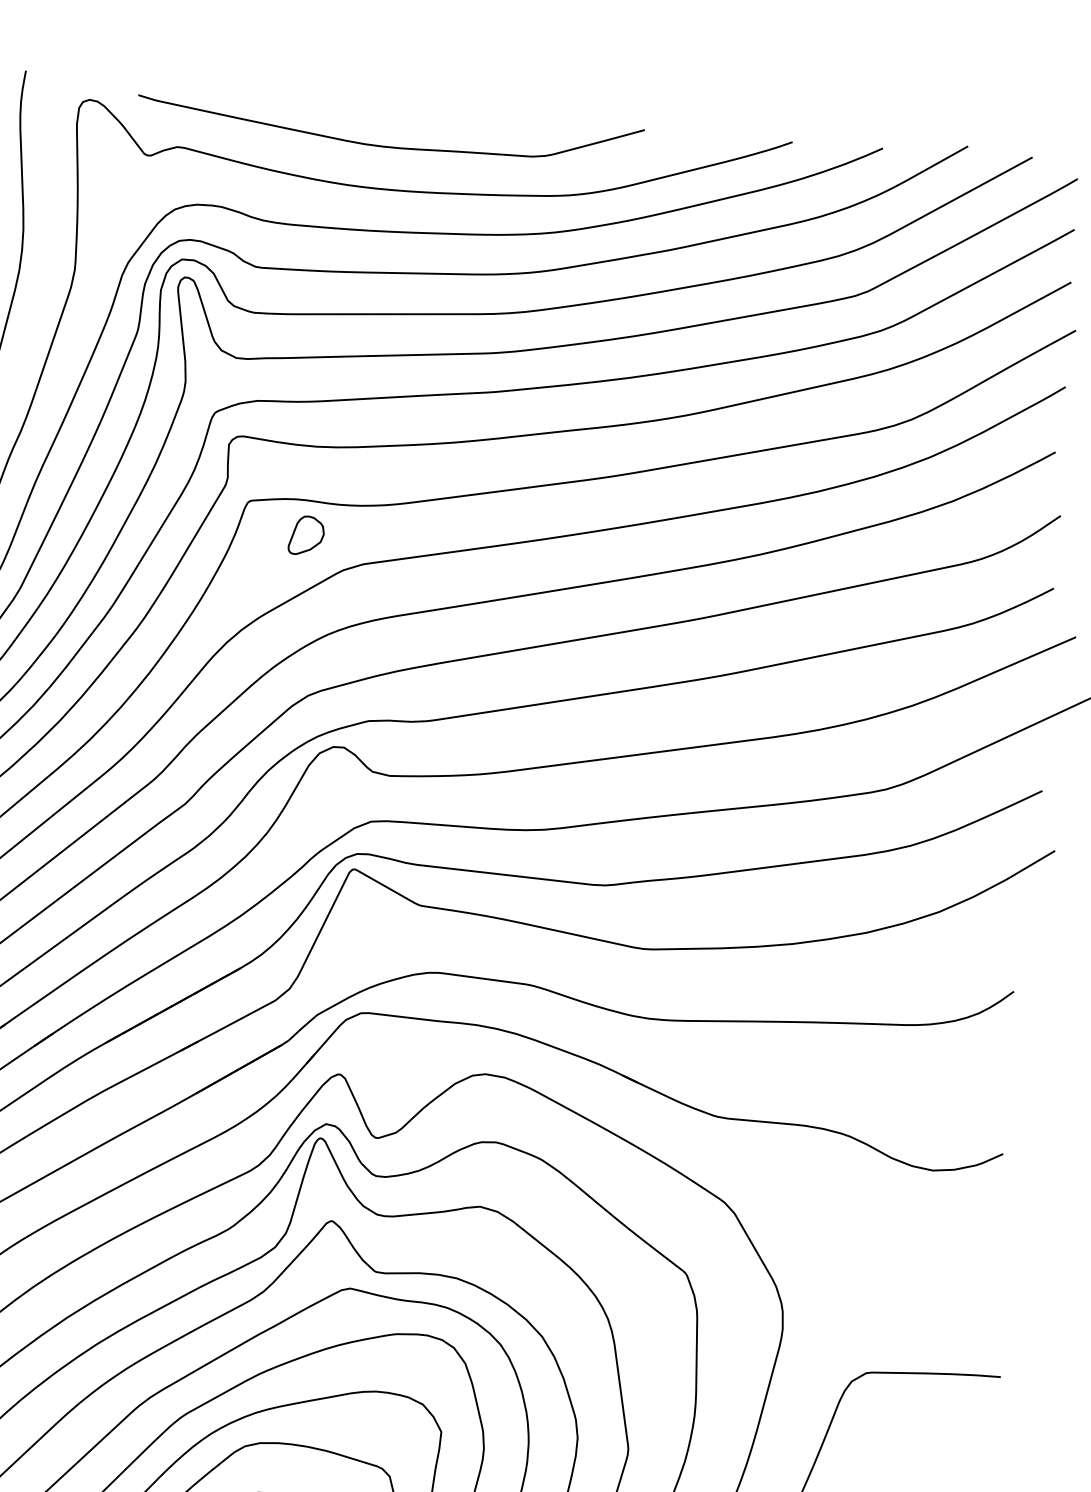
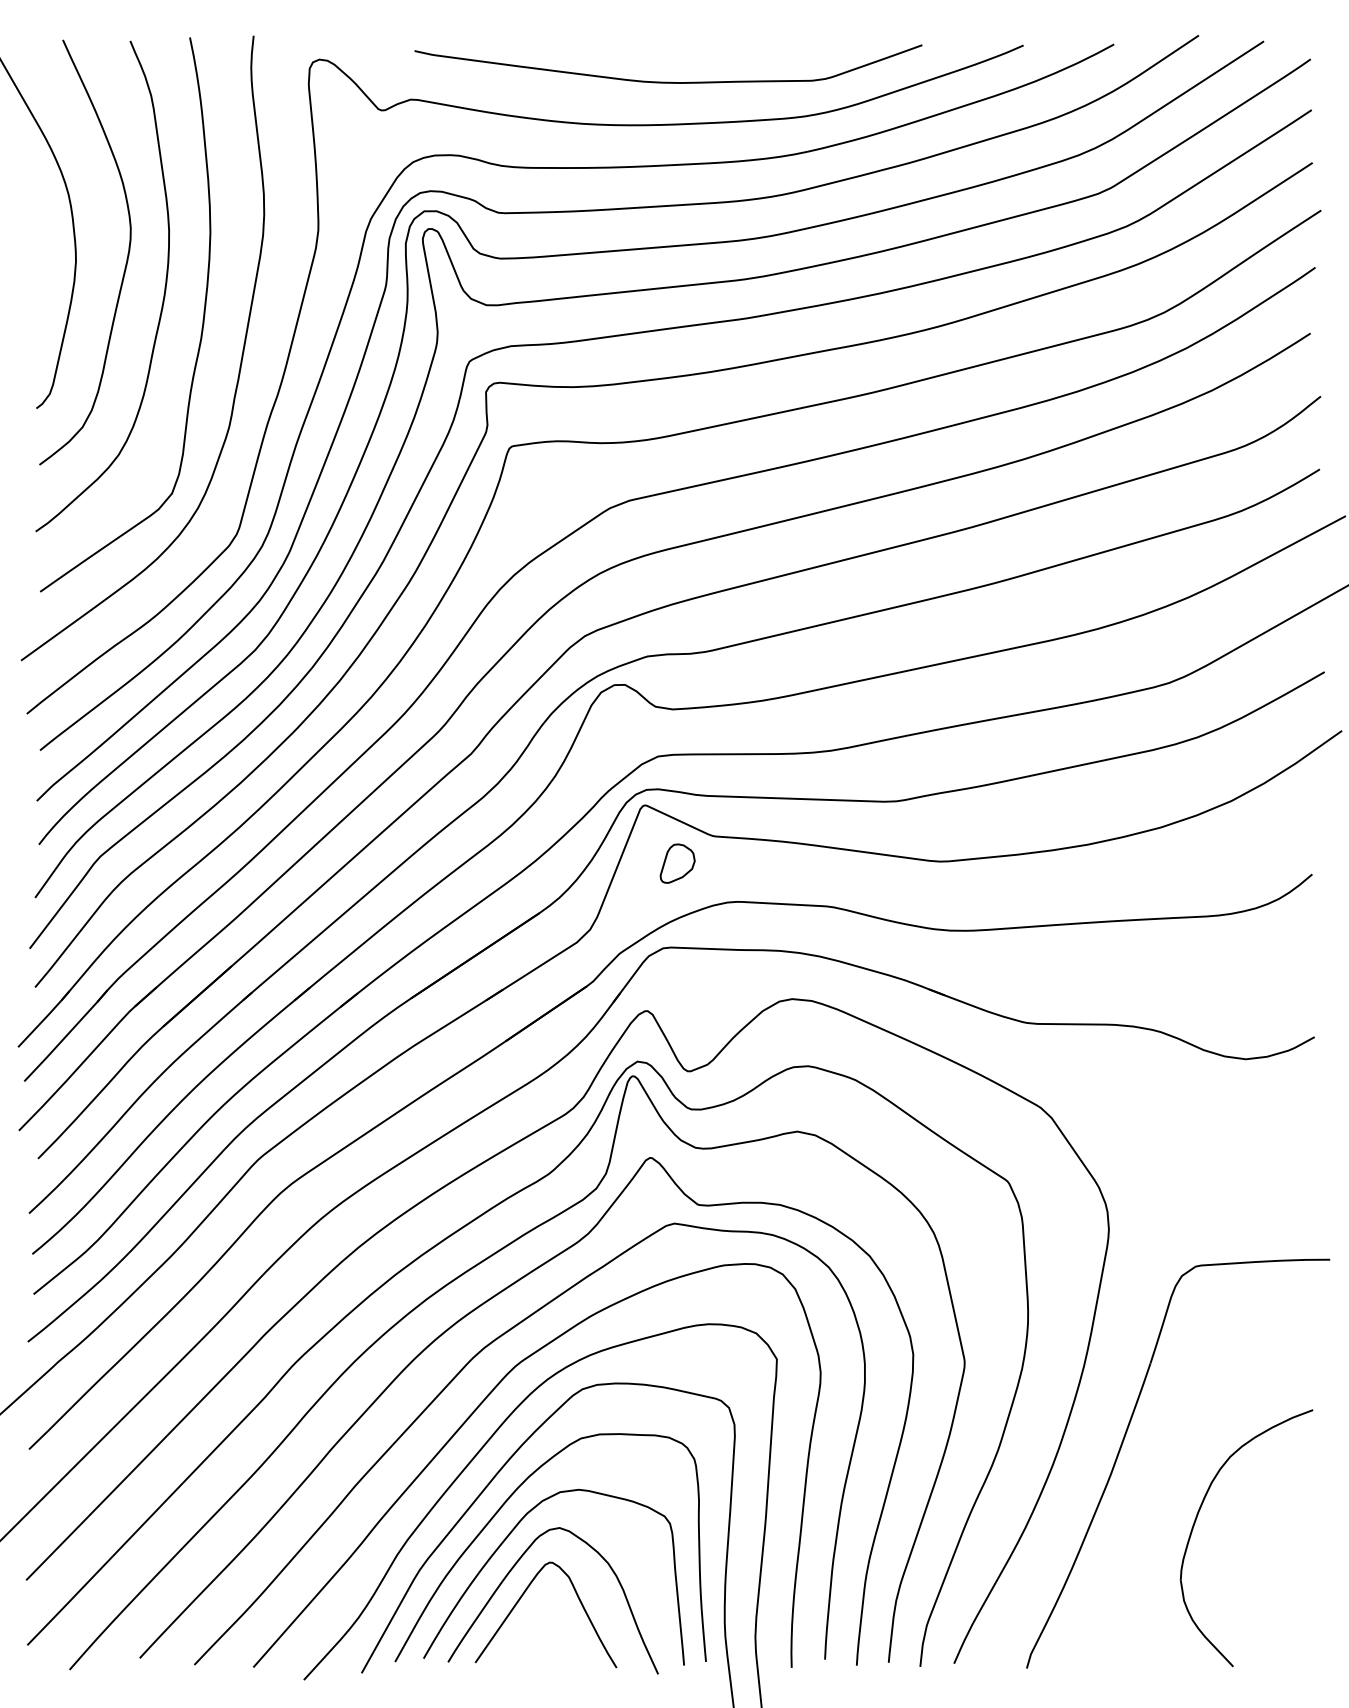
curve: (388, 145) -> (668, 81), moved
part: (306, 535) -> (677, 863), moved

